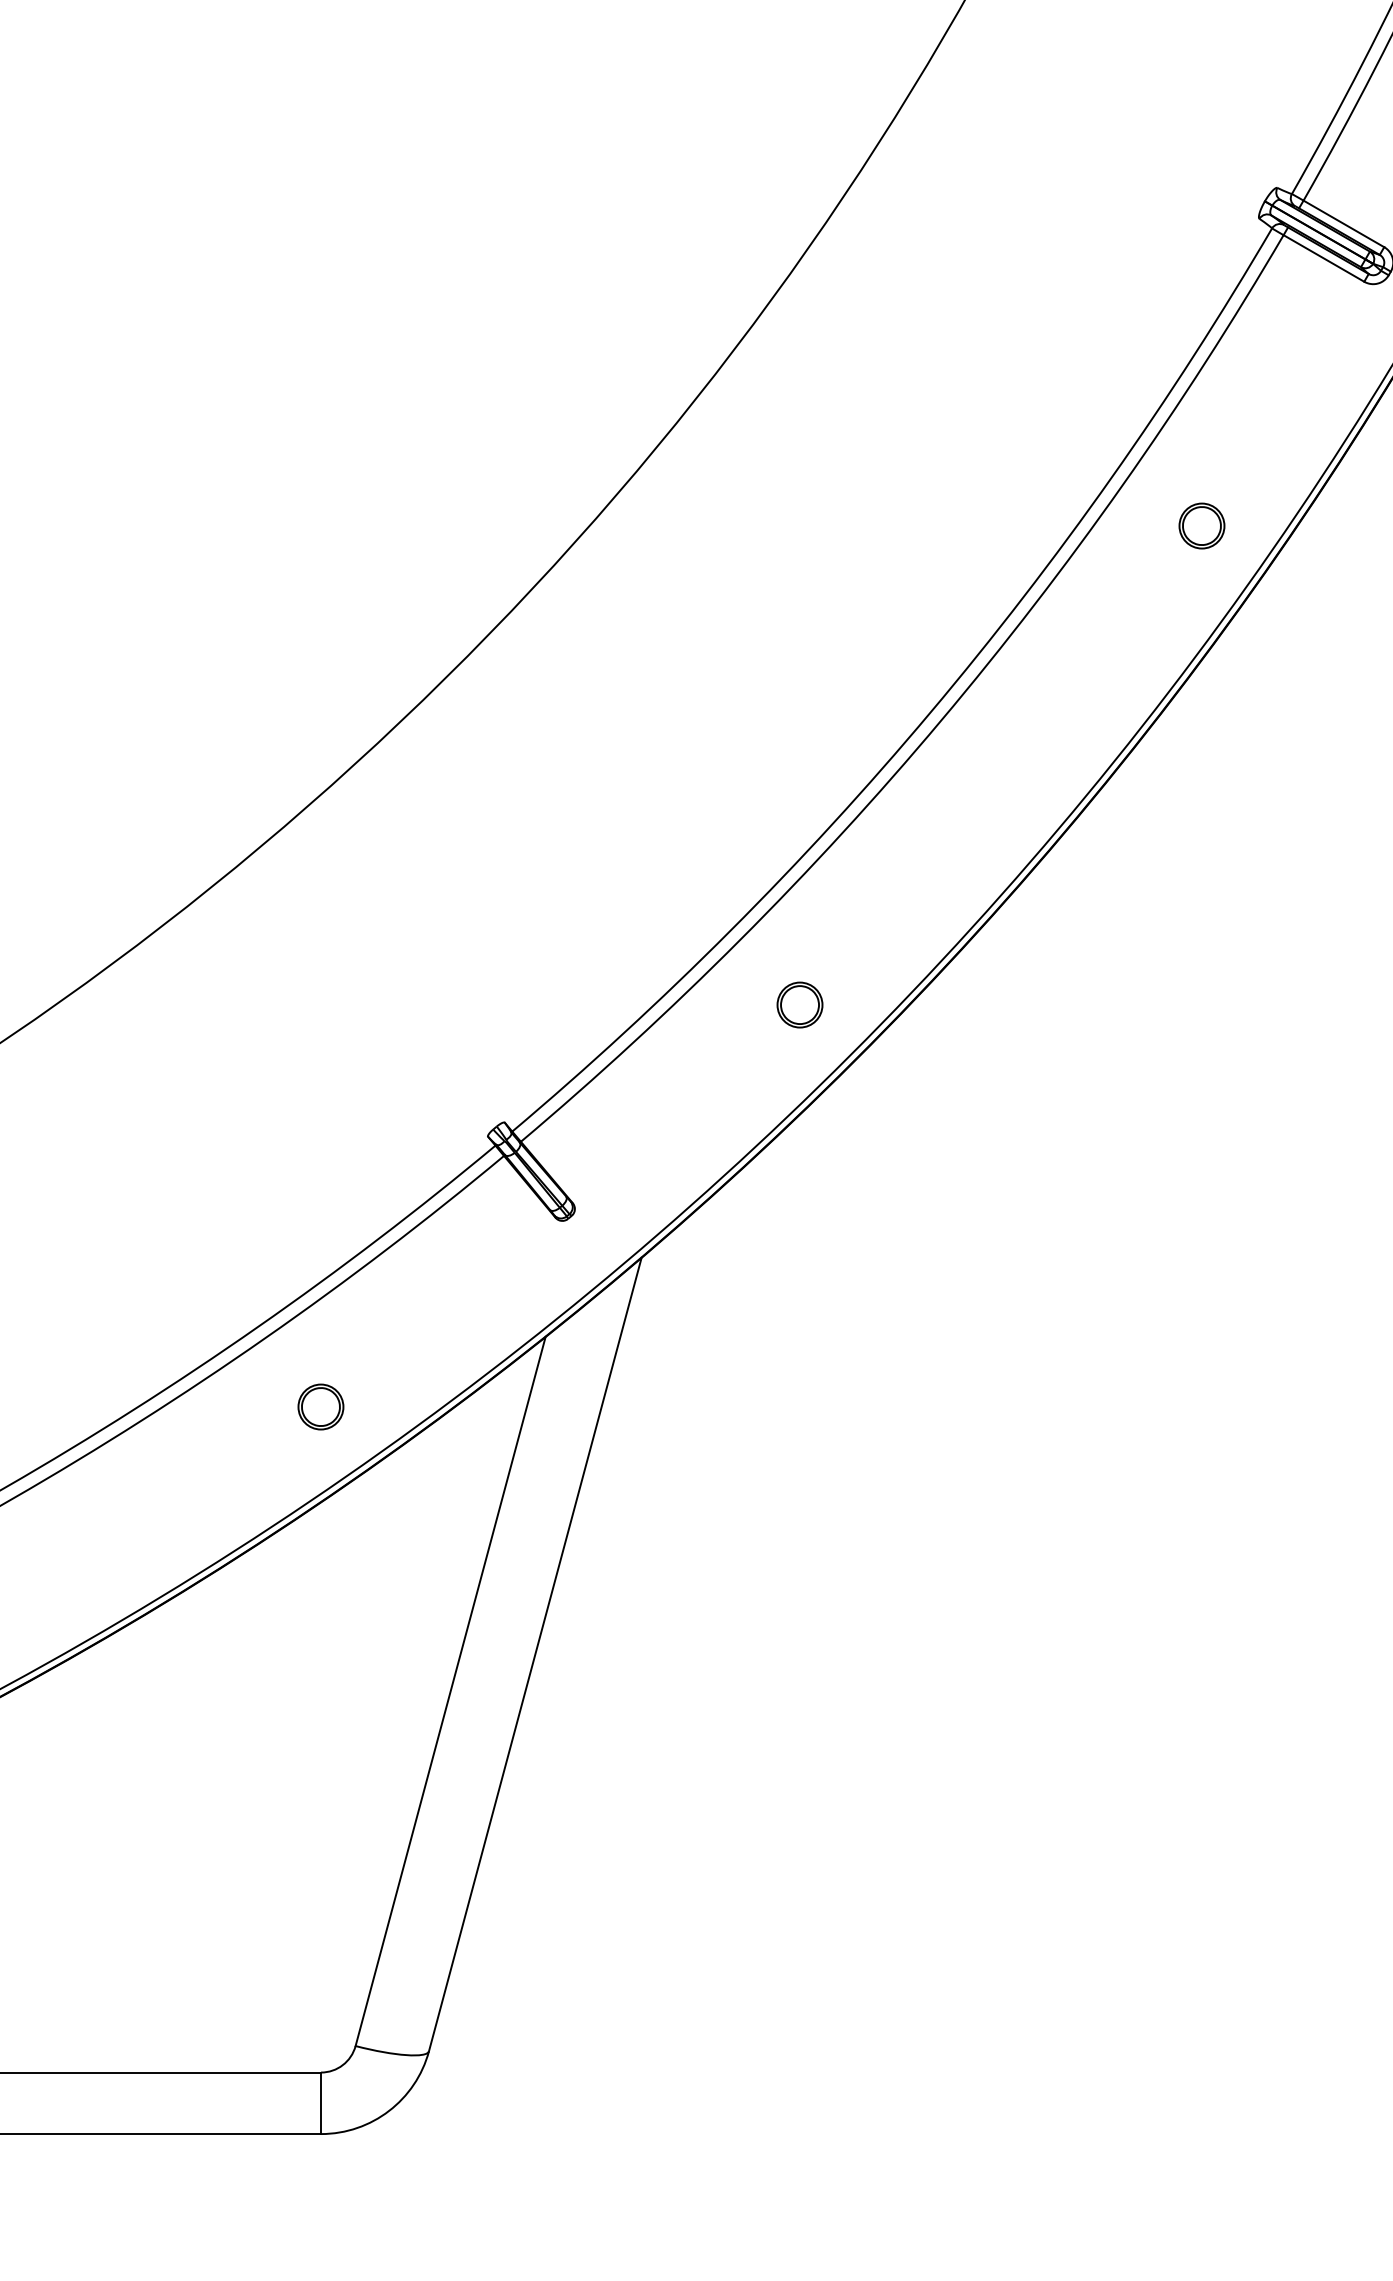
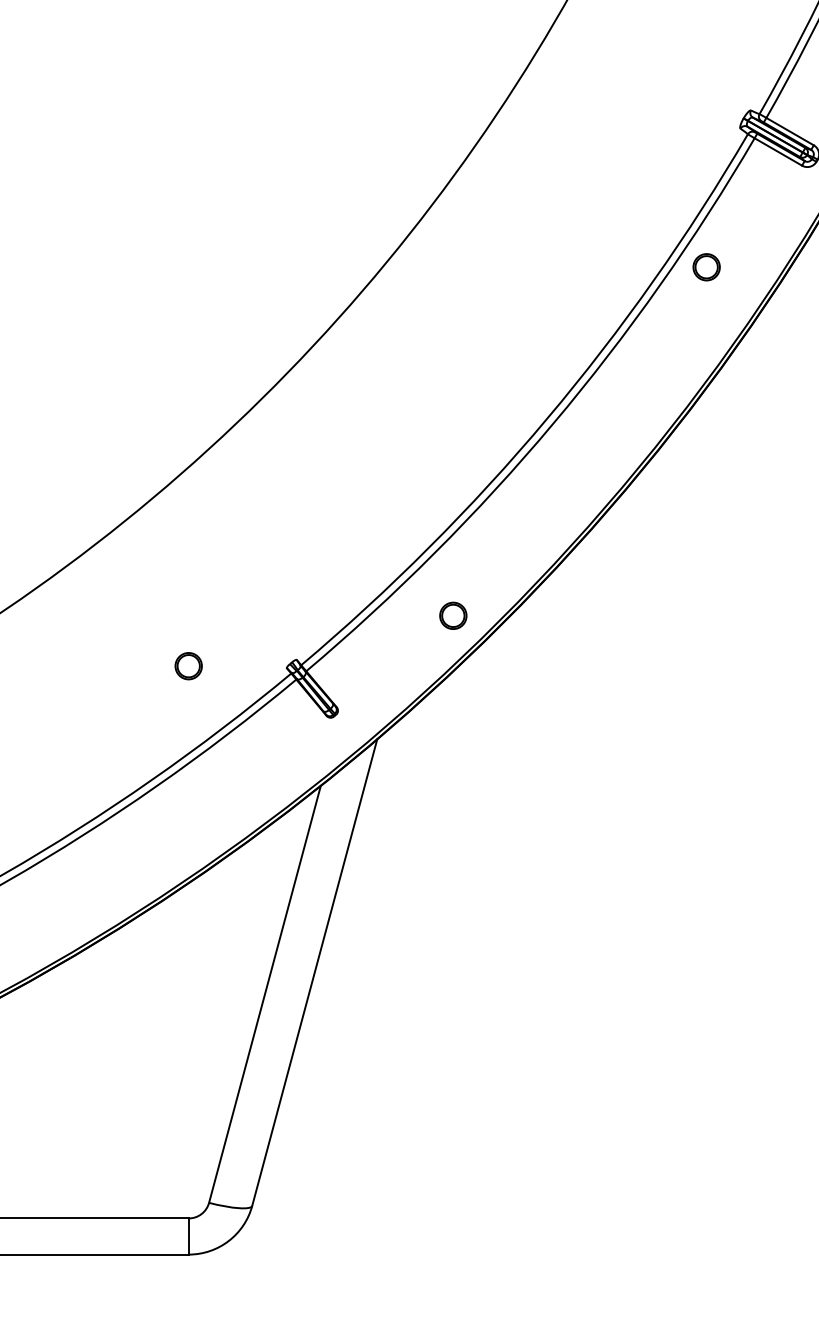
part: (1201, 526) -> (706, 267), moved
part: (800, 1004) -> (453, 615), moved
part: (320, 1407) -> (188, 666), moved

